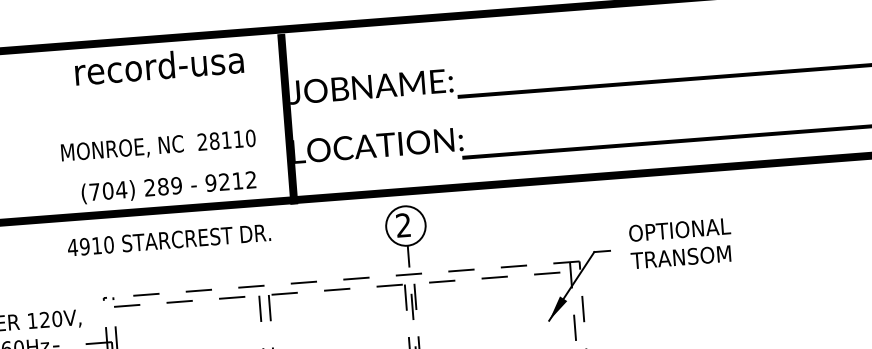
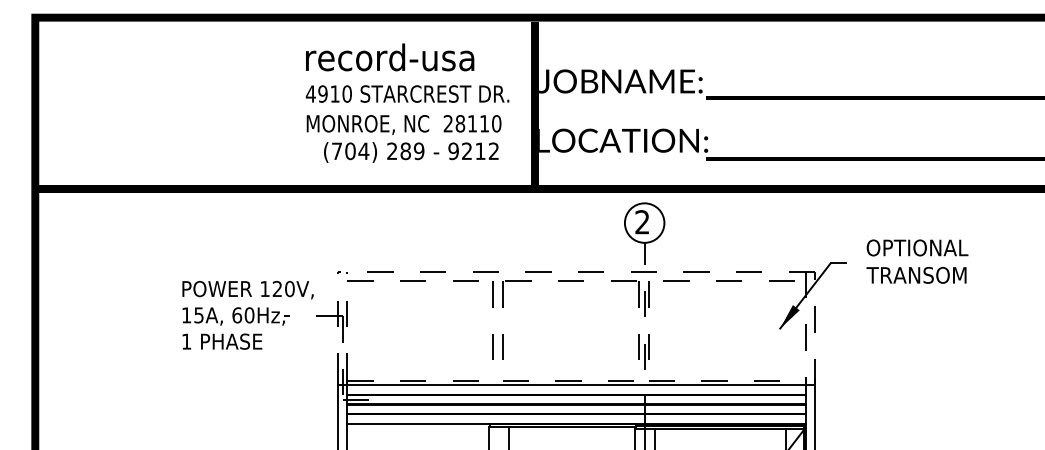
text: (159, 65) -> (390, 57), moved
text: (169, 187) -> (411, 152), moved
text: (169, 239) -> (407, 93), moved

